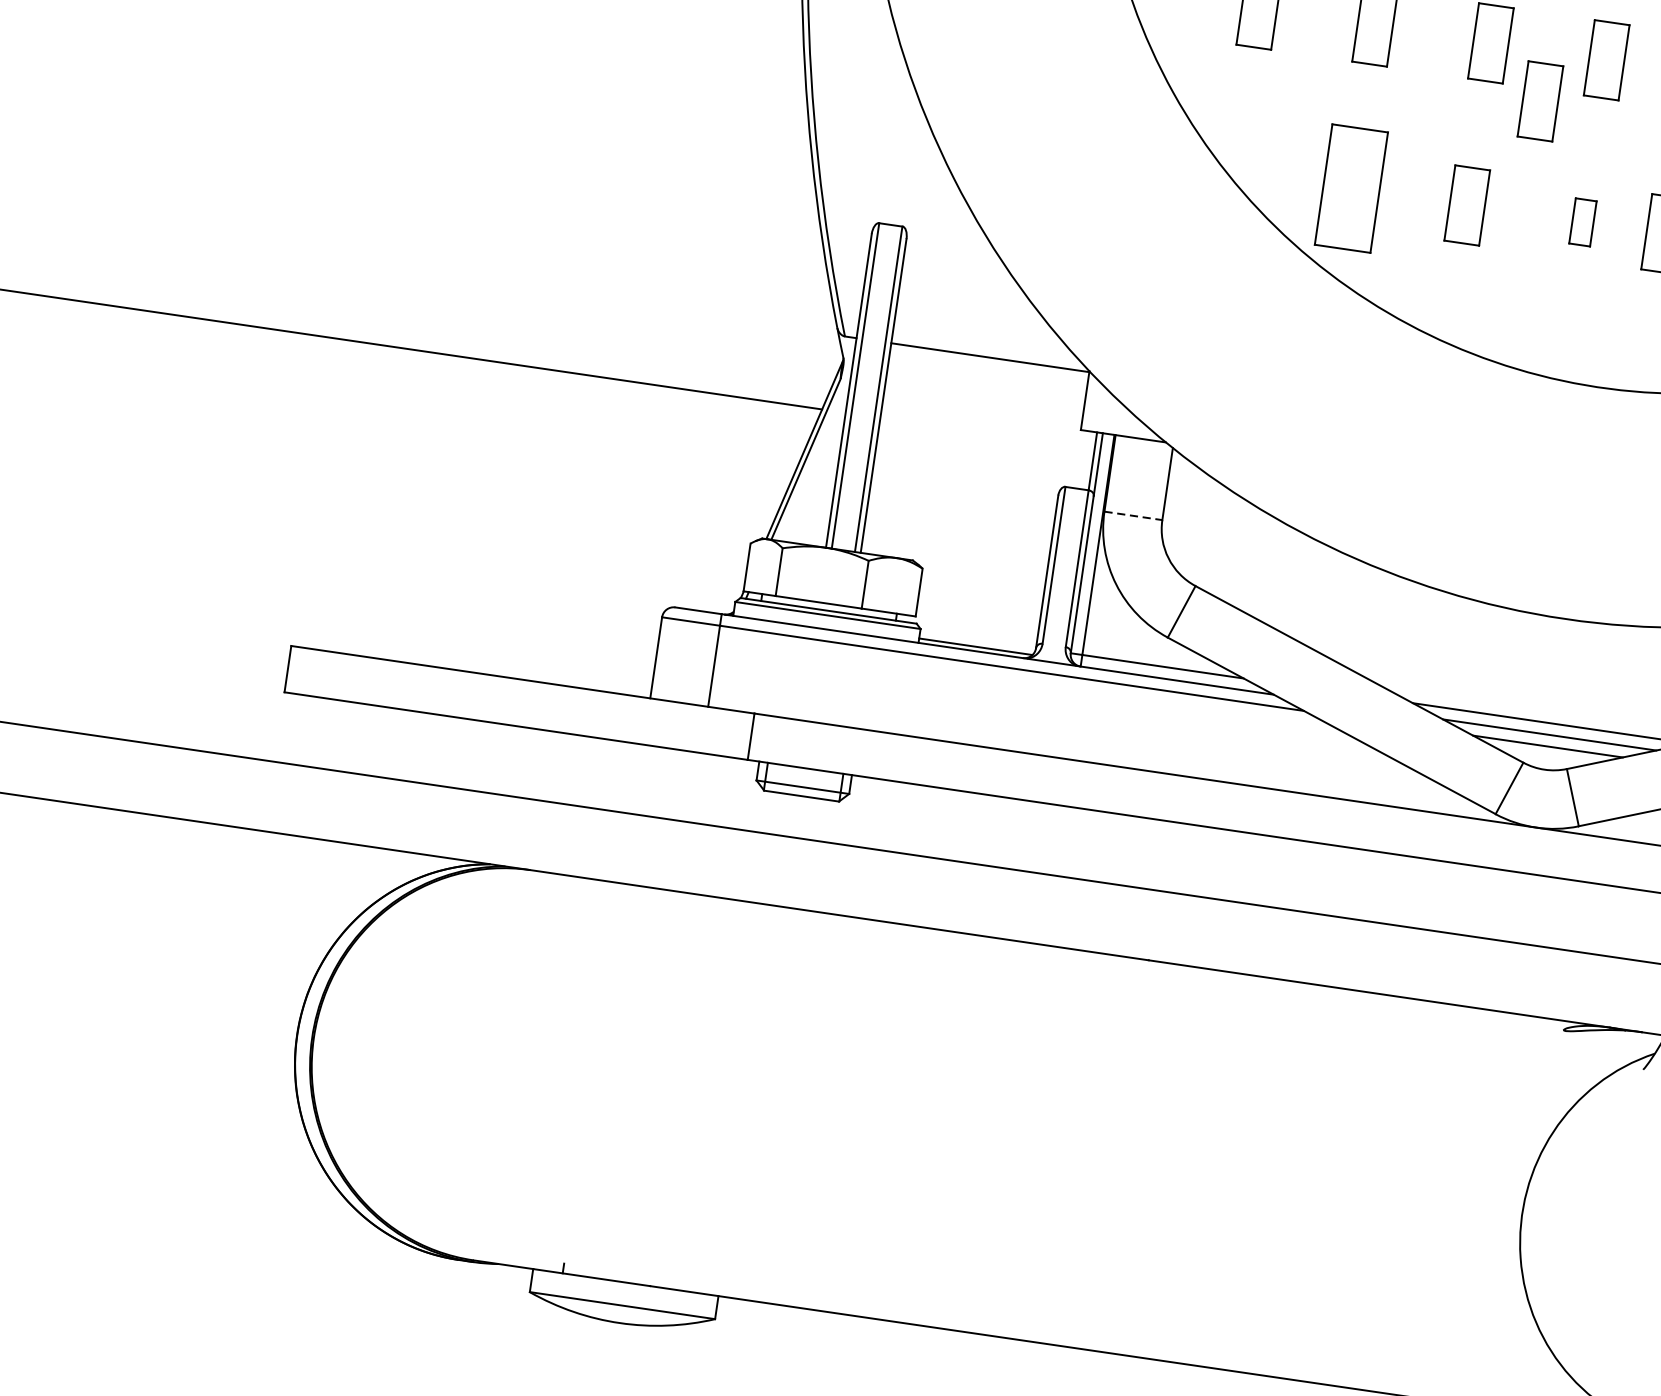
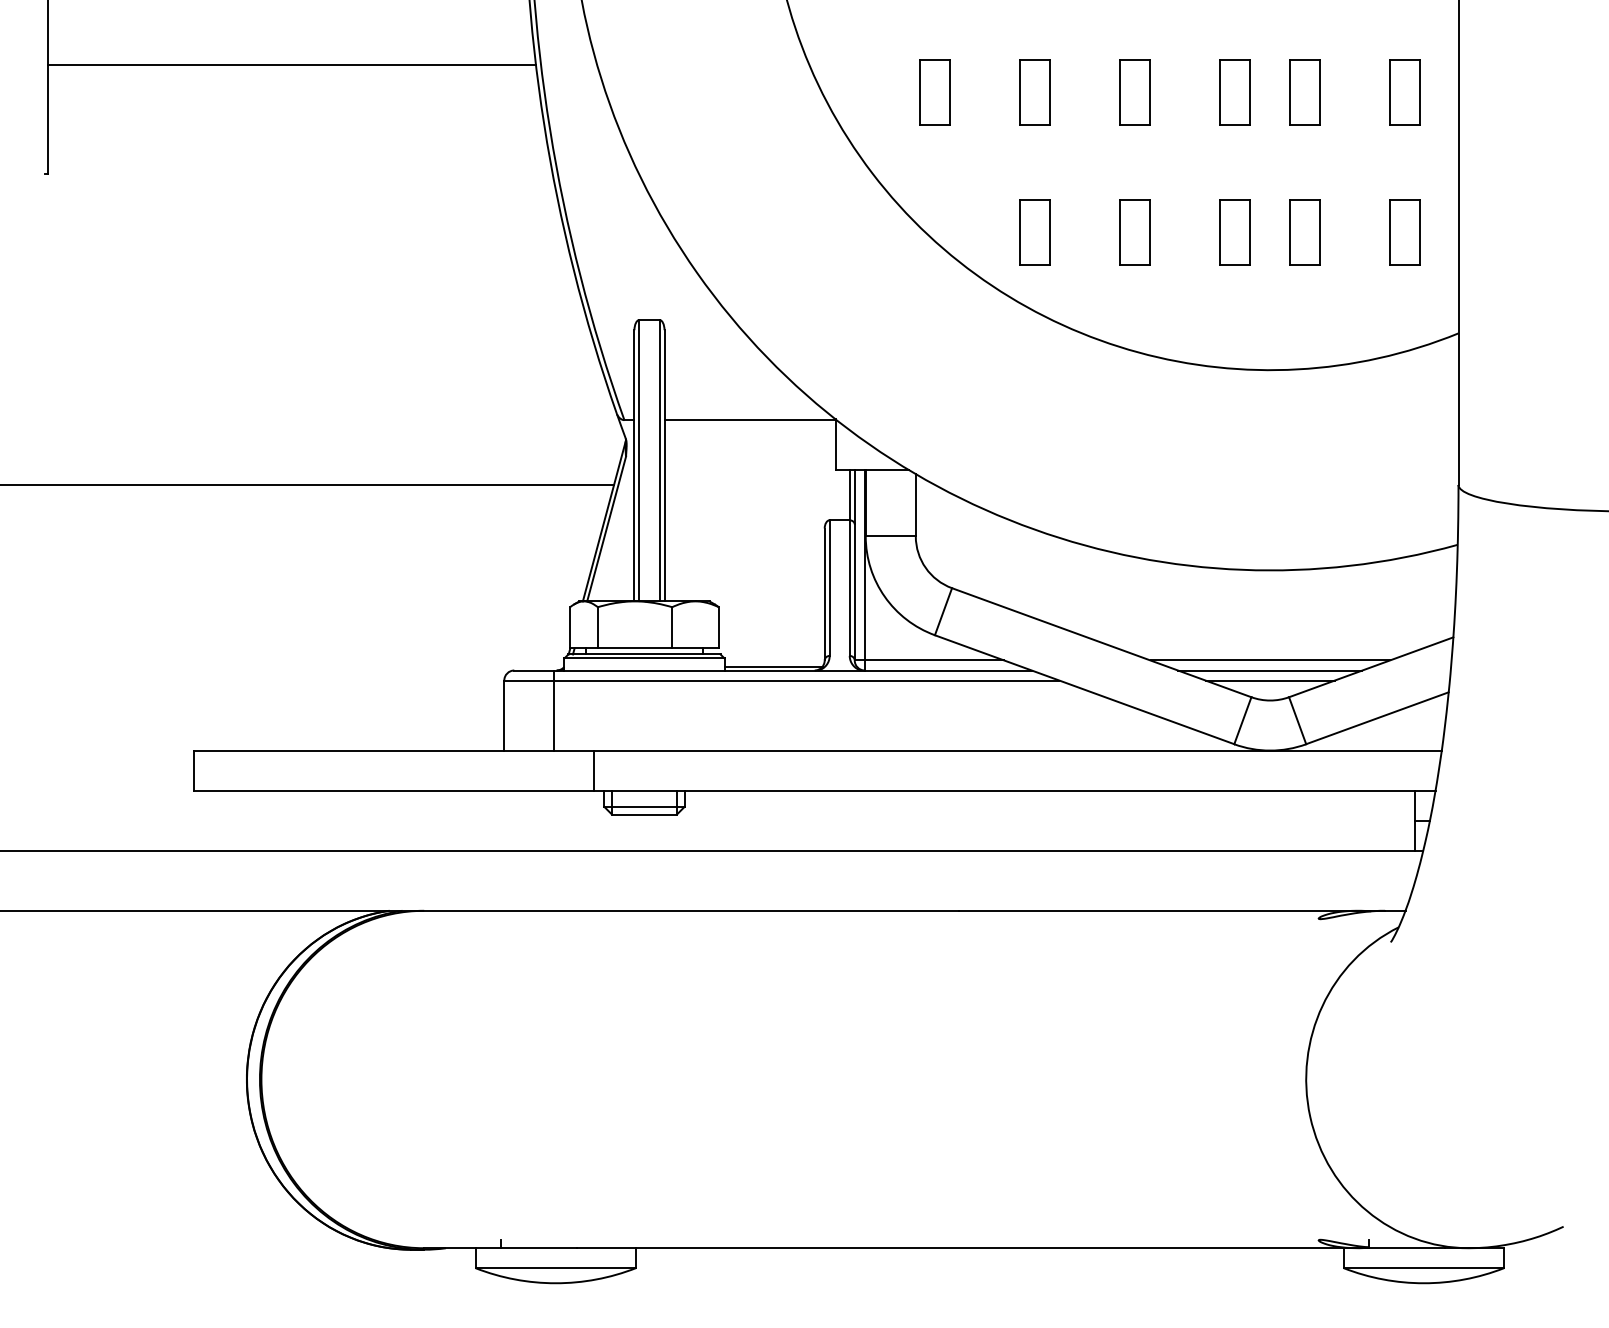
part: (1539, 101) -> (1183, 135), removed
part: (1350, 188) -> (1034, 232), size x0.62
part: (1582, 222) -> (1234, 232), size x1.67
line: (1134, 516) -> (891, 536), dashed -> solid

